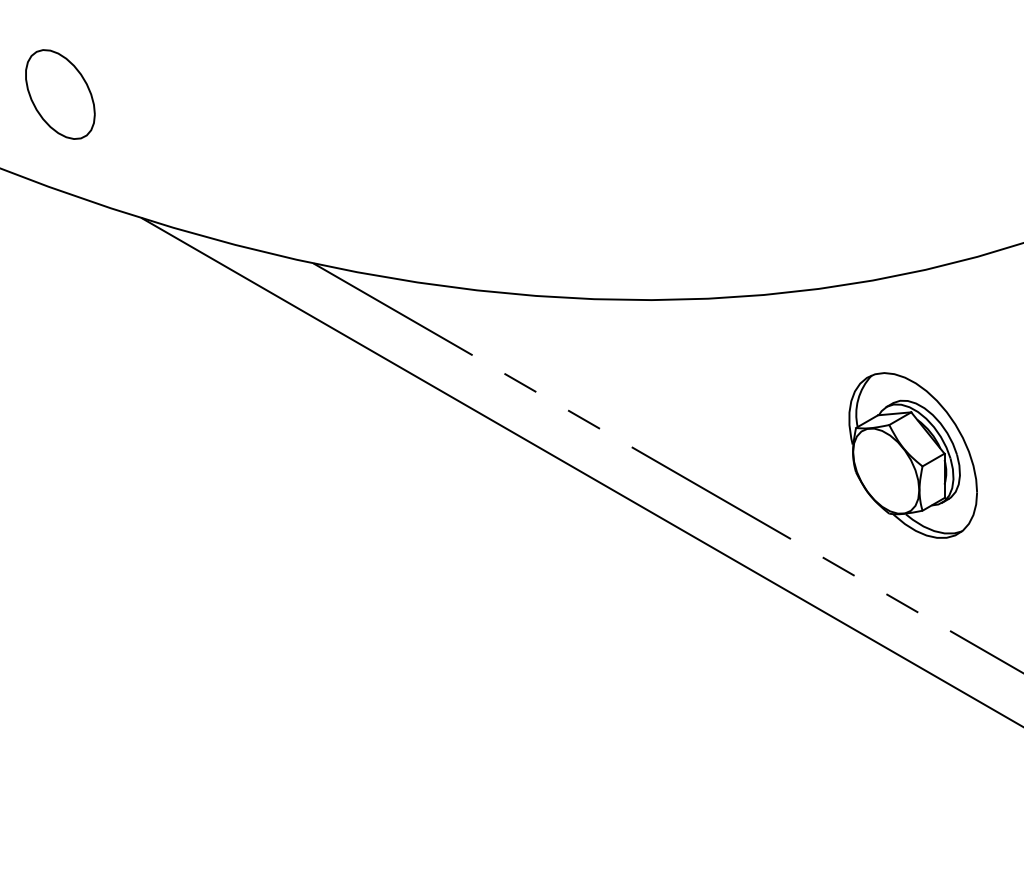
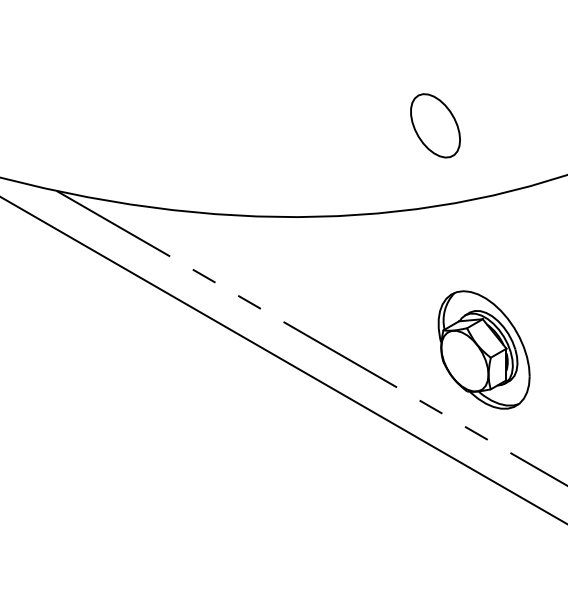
part: (844, 171) -> (435, 125), added
part: (912, 455) -> (483, 349), moved

